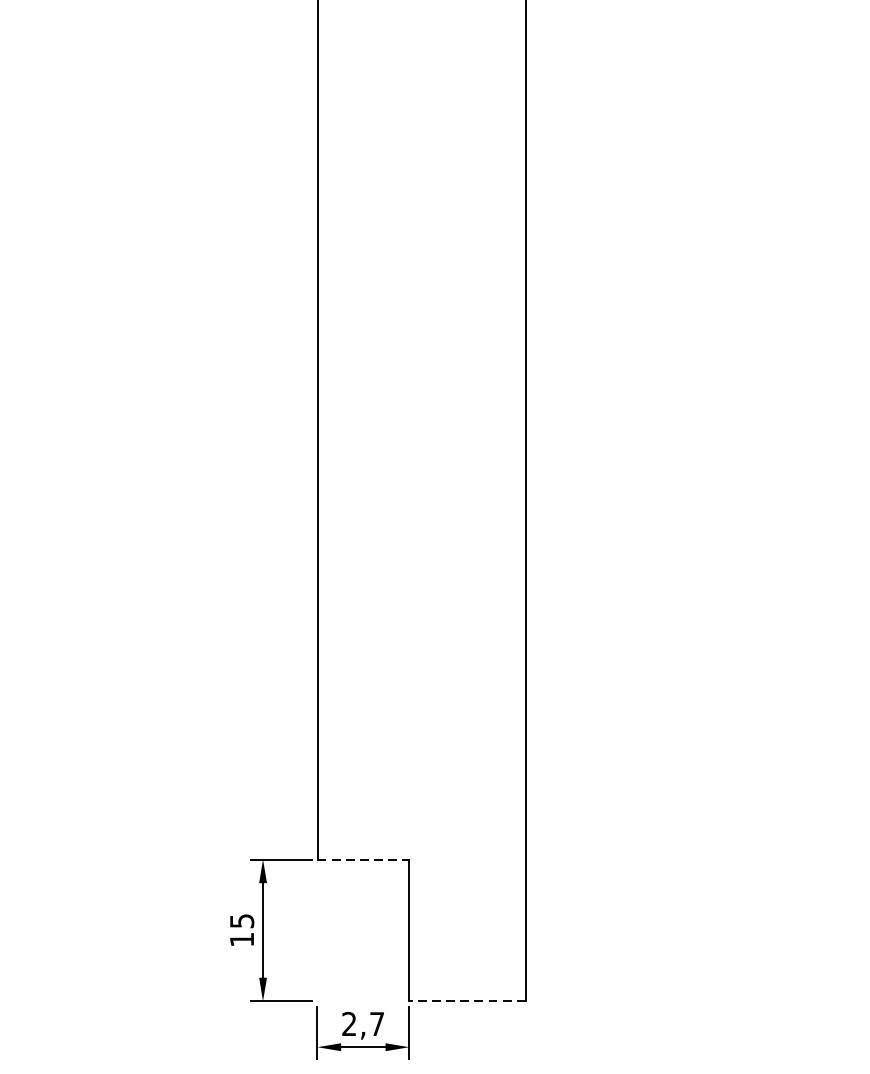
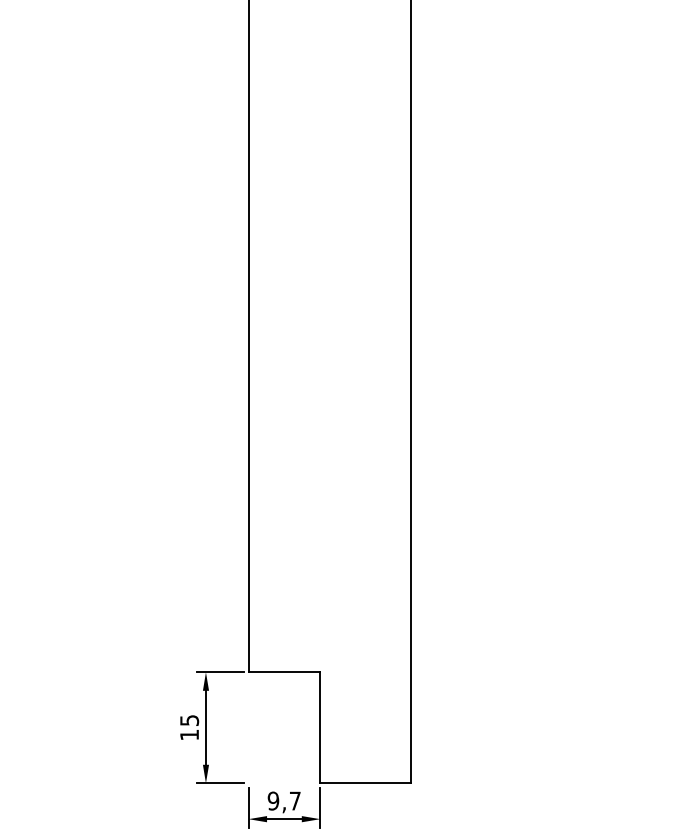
line: (363, 859) -> (284, 672), dashed -> solid
line: (466, 1001) -> (365, 783), dashed -> solid
text: (349, 1023) -> (273, 800), 2,7 -> 9,7

